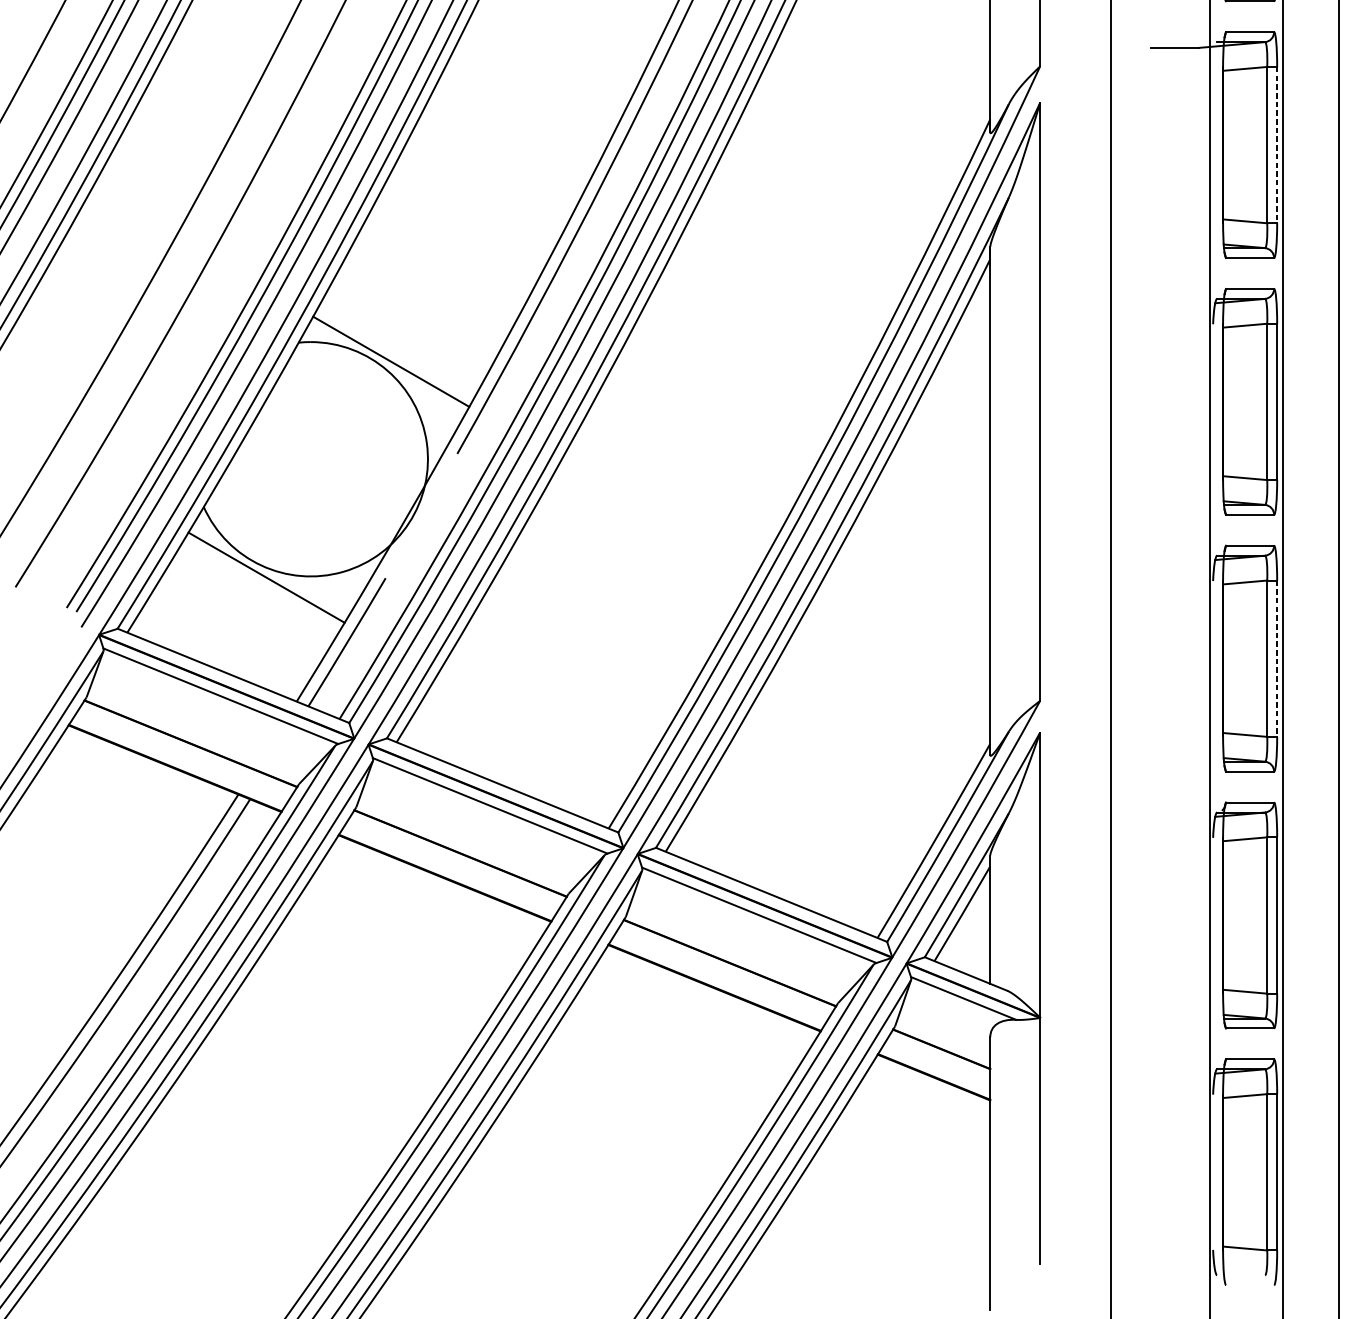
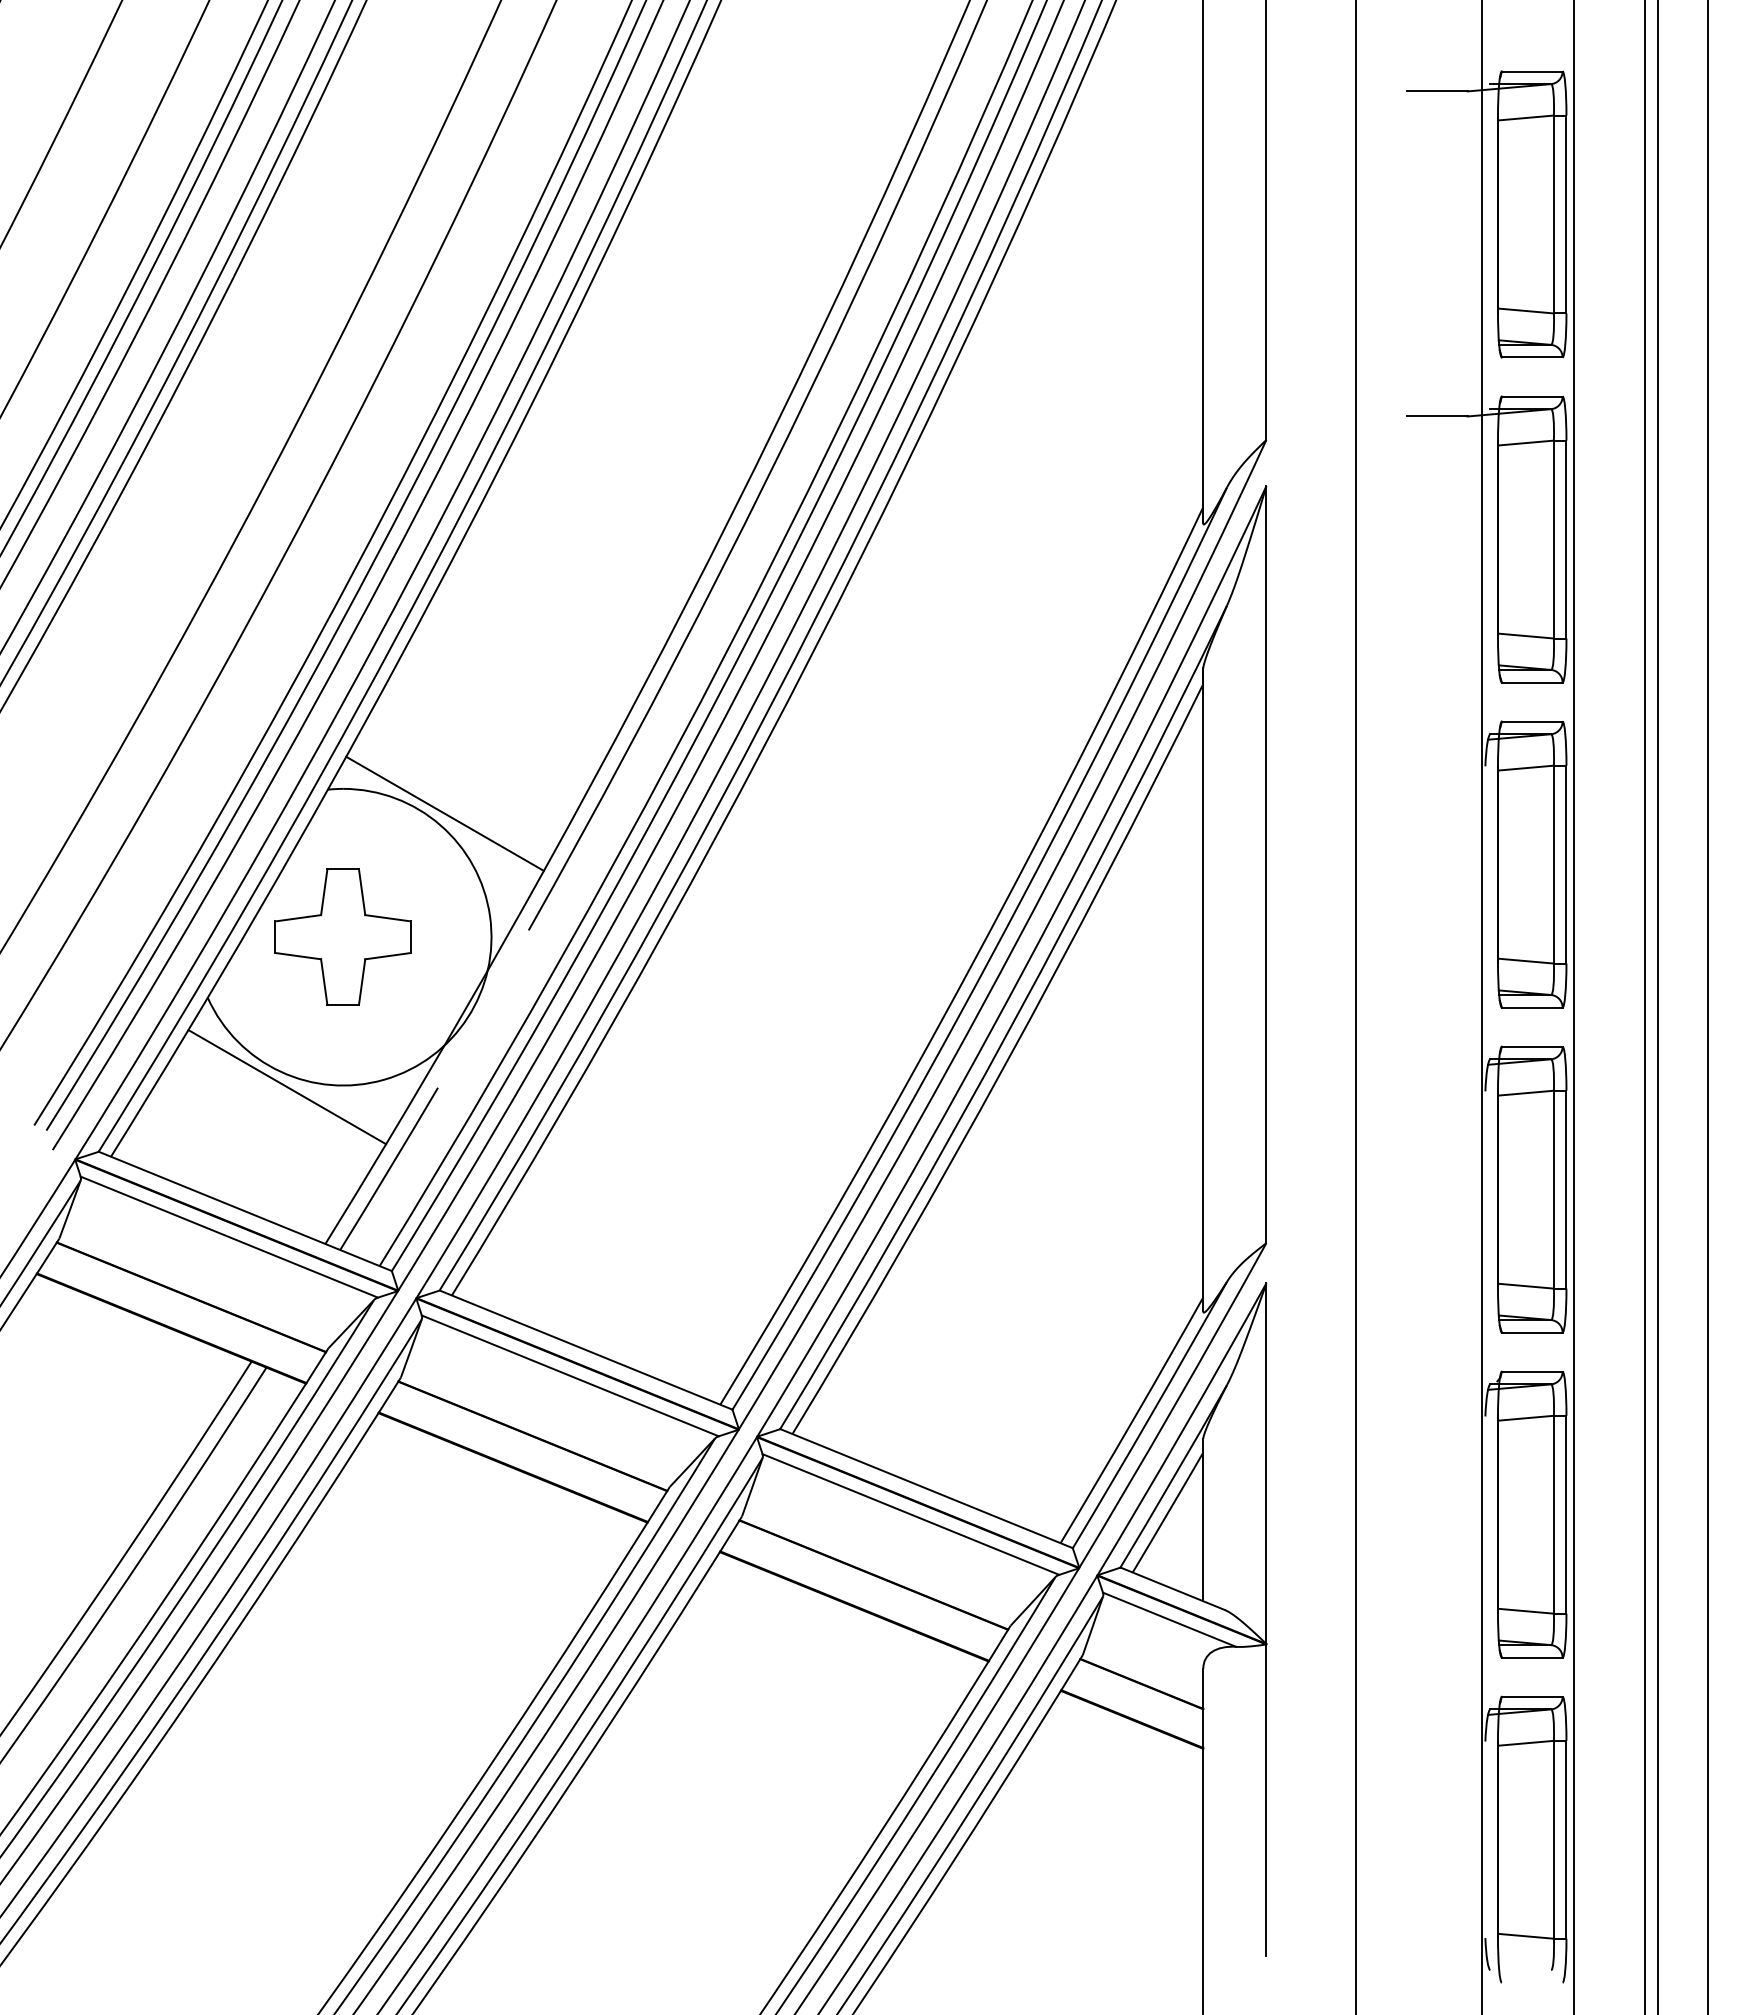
line: (1277, 145) -> (1566, 539), dashed -> solid
part: (310, 458) -> (342, 936), added
line: (1277, 658) -> (1566, 1189), dashed -> solid

